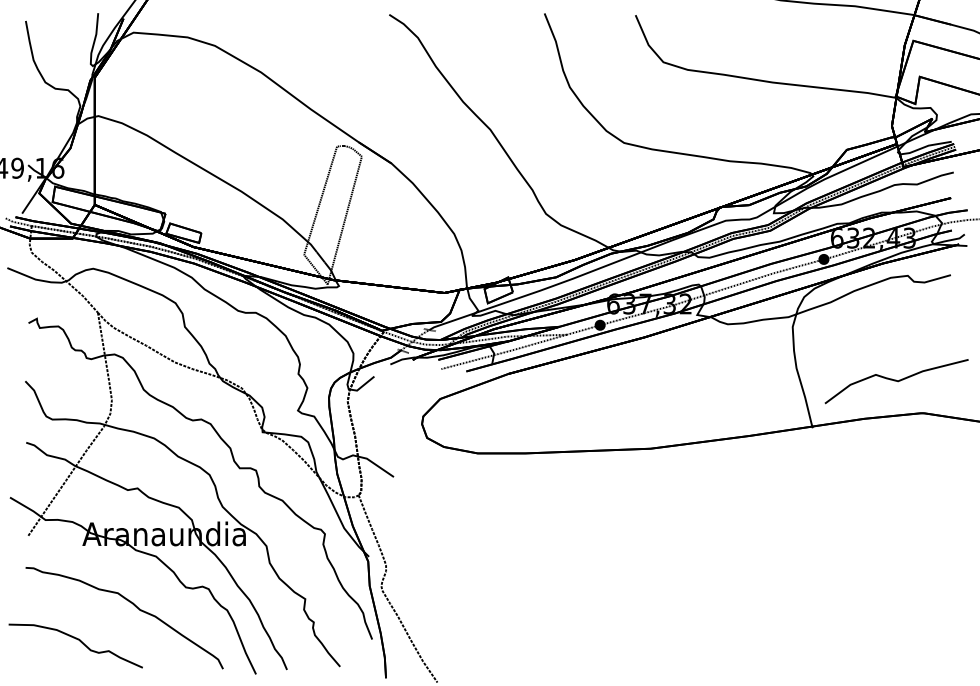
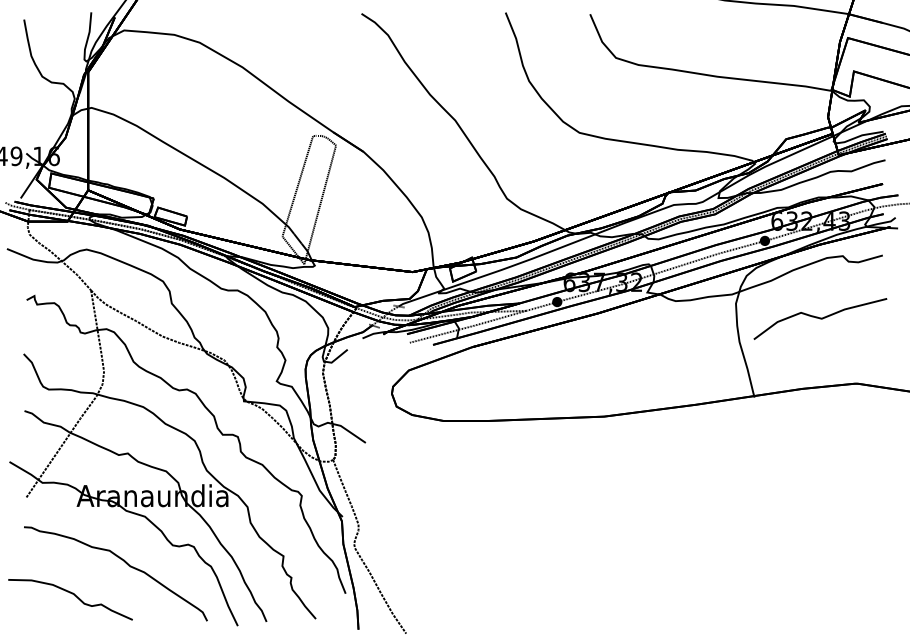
curve: (896, 381) -> (820, 318), moved

